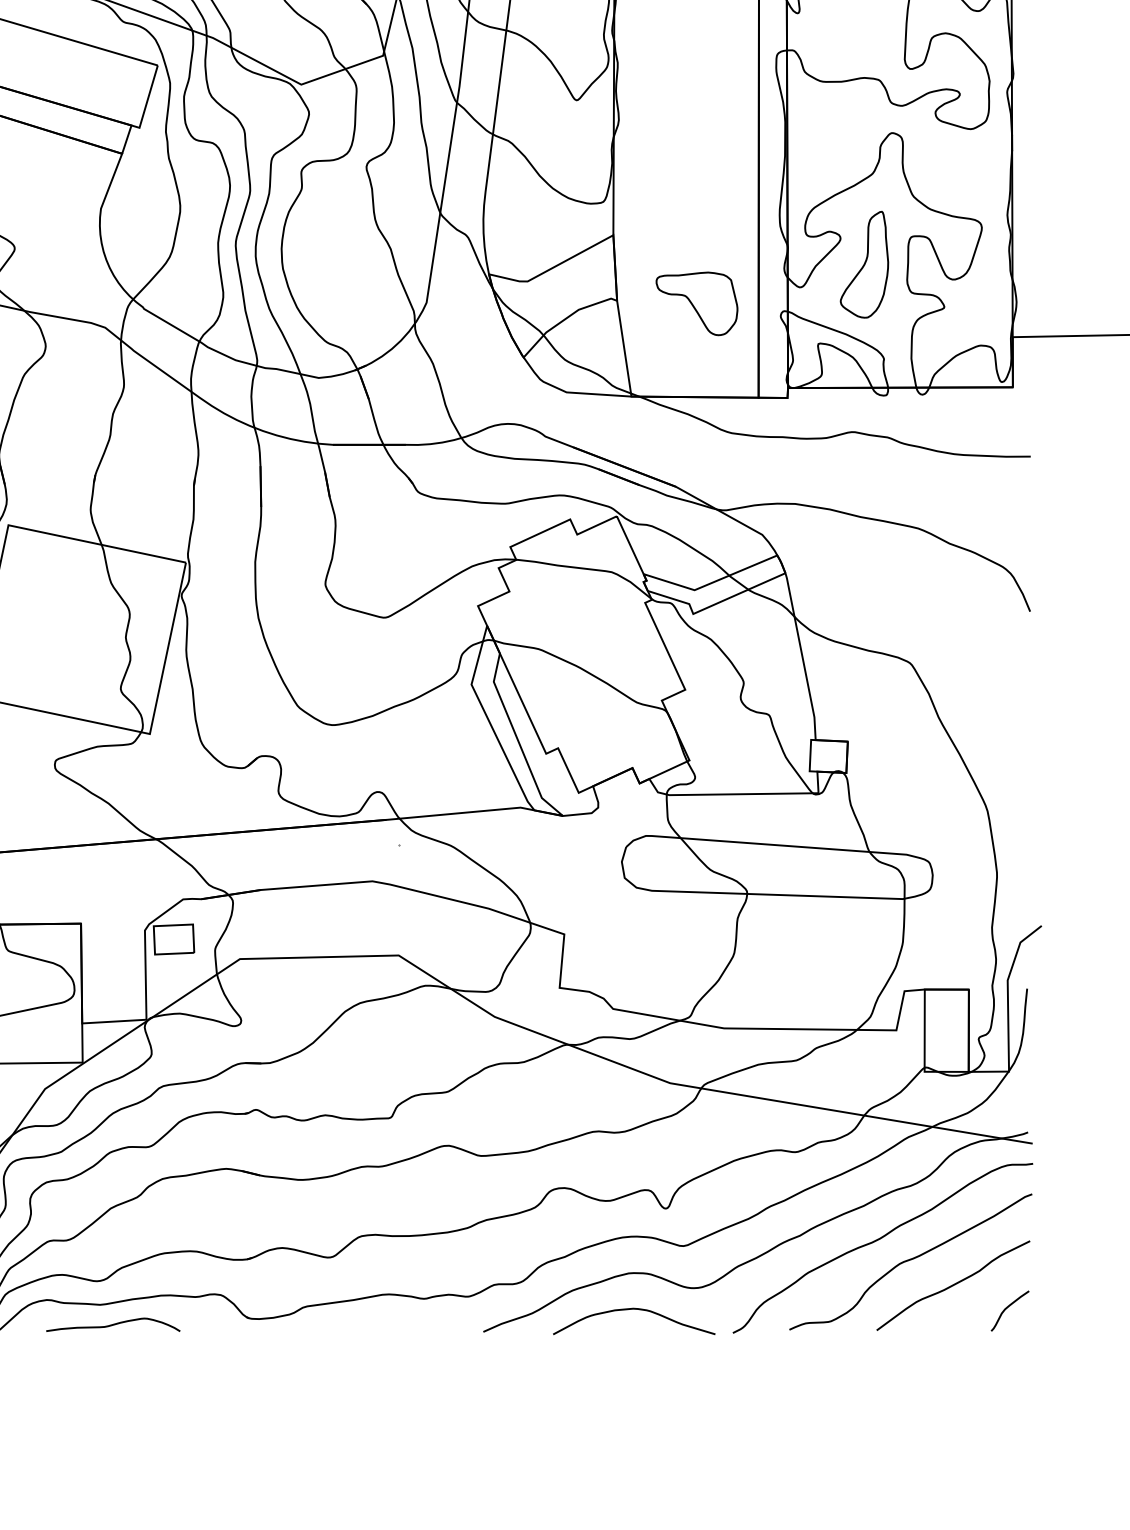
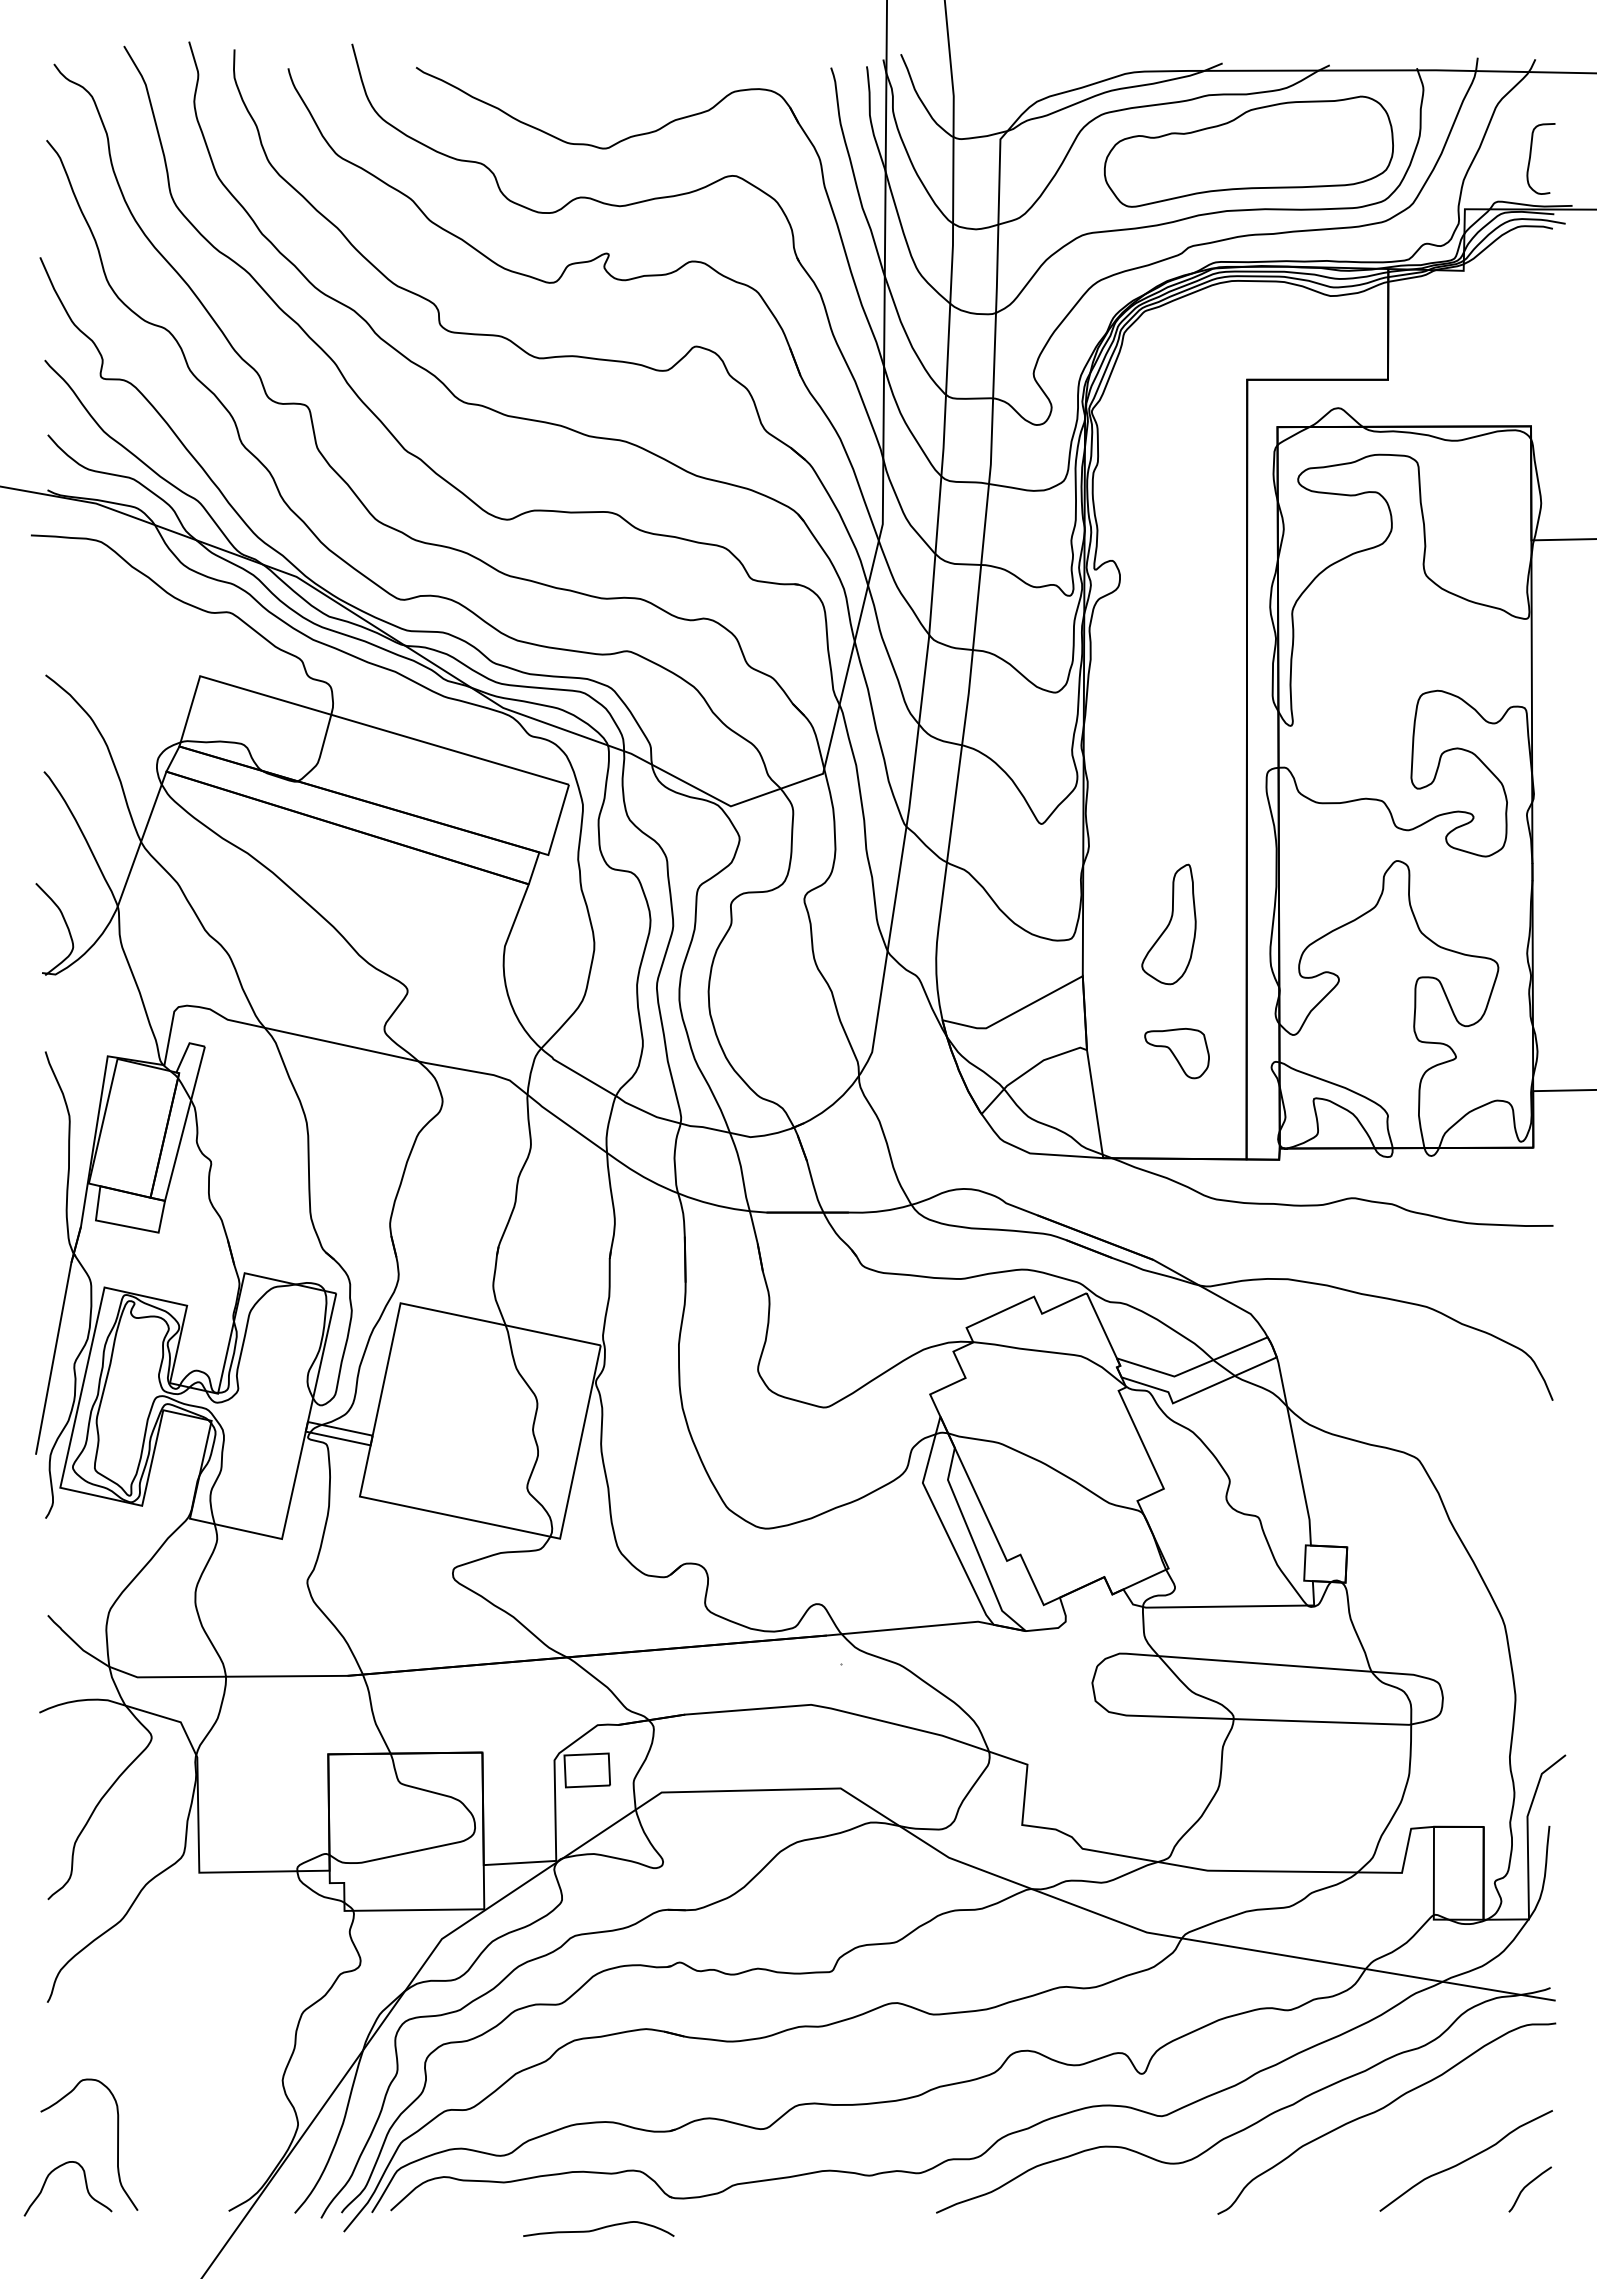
part: (864, 264) -> (1168, 924), moved
part: (696, 303) -> (1176, 1053), size x0.7
curve: (911, 1260) -> (1418, 2132), removed
curve: (629, 1310) -> (1101, 2188), removed
curve: (113, 1324) -> (598, 2228), moved

